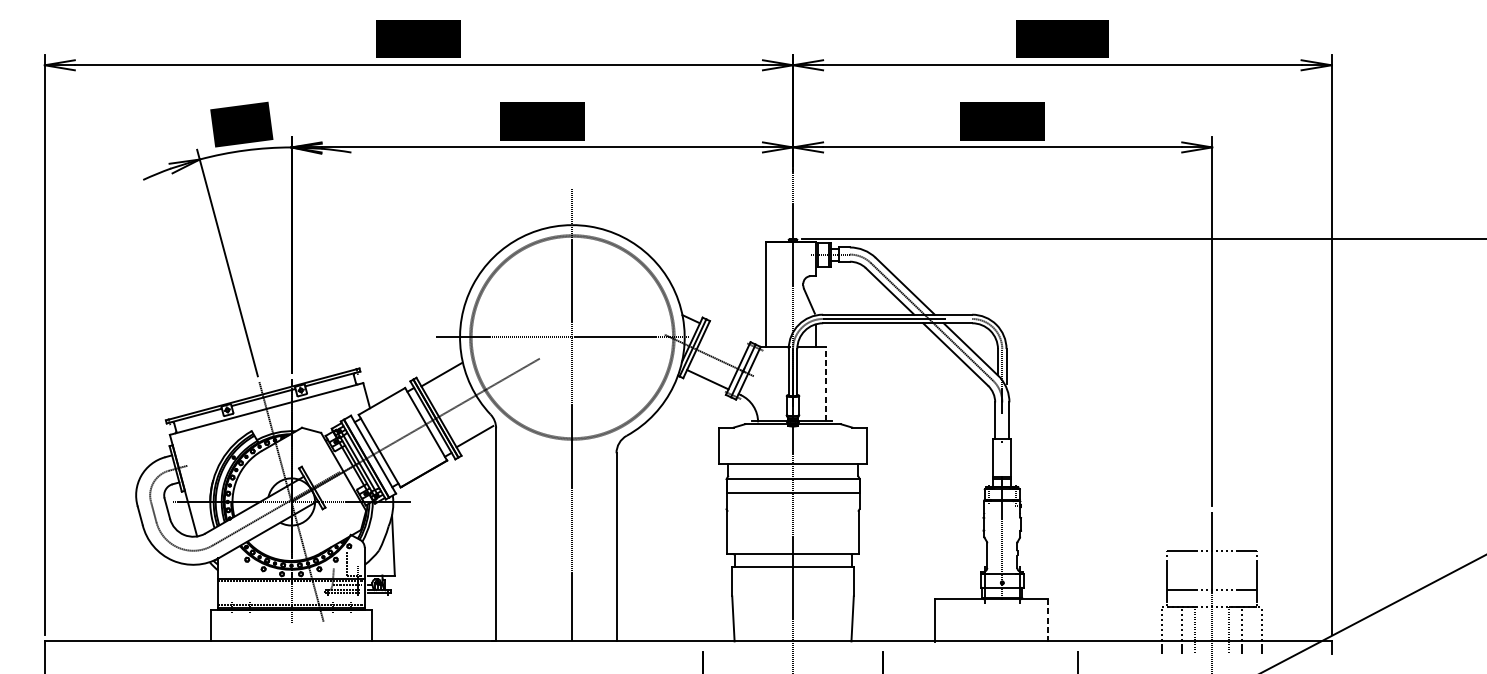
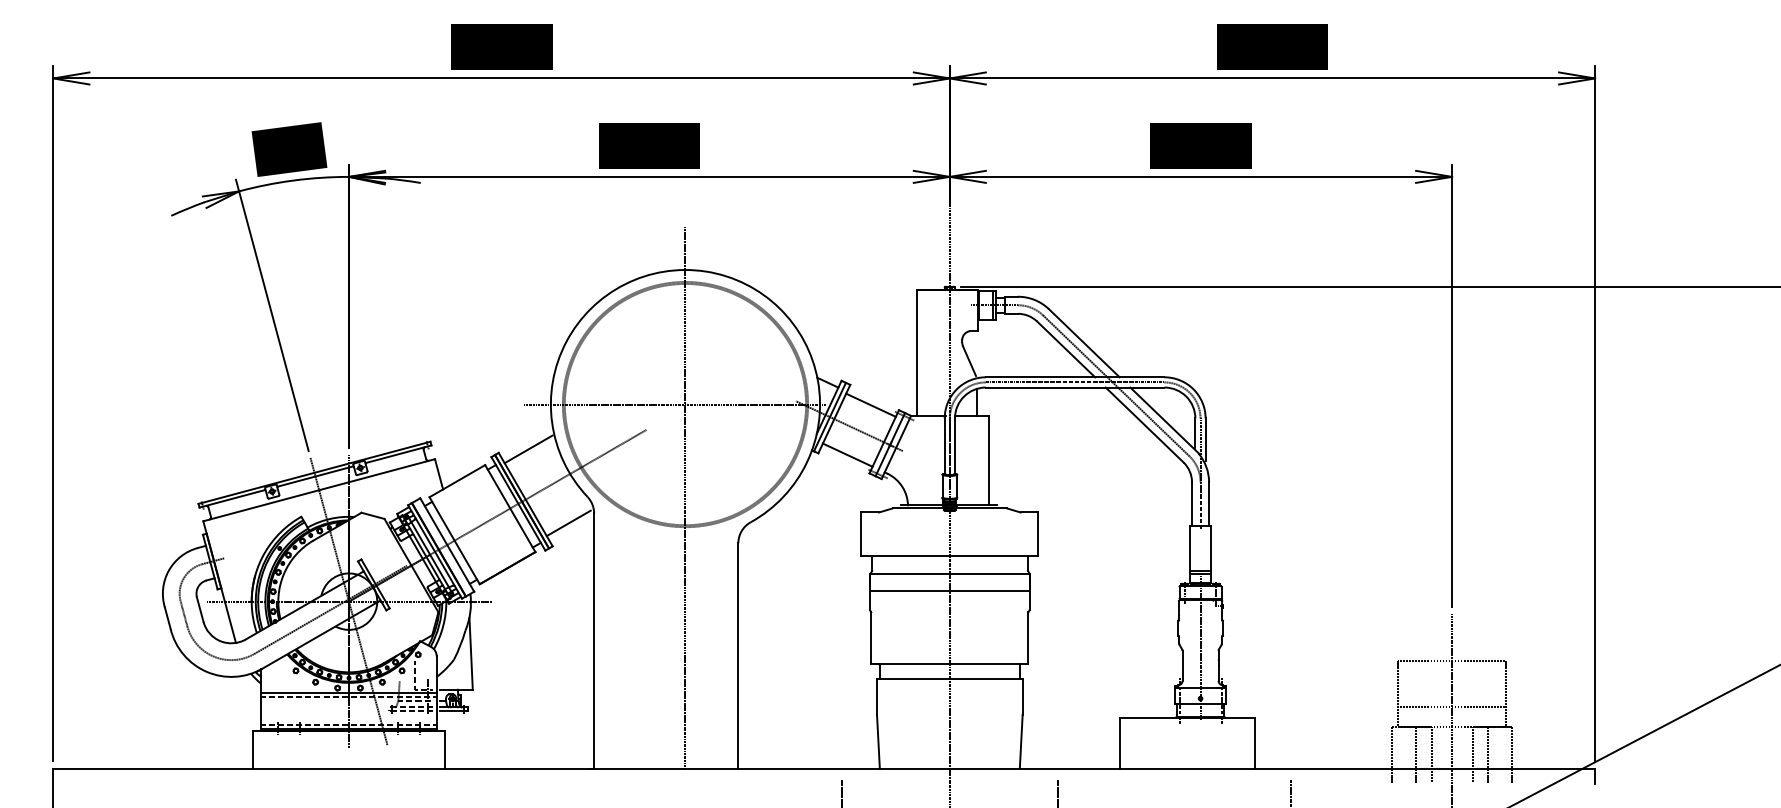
line: (726, 337) -> (870, 404), added
line: (826, 383) -> (989, 459), dashed -> solid
line: (1047, 620) -> (1254, 743), dashed -> solid

